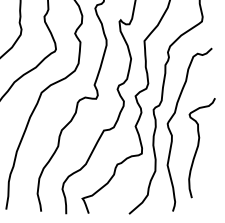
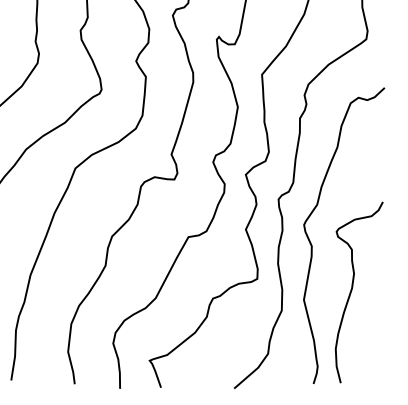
curve: (198, 148) -> (352, 293), moved

